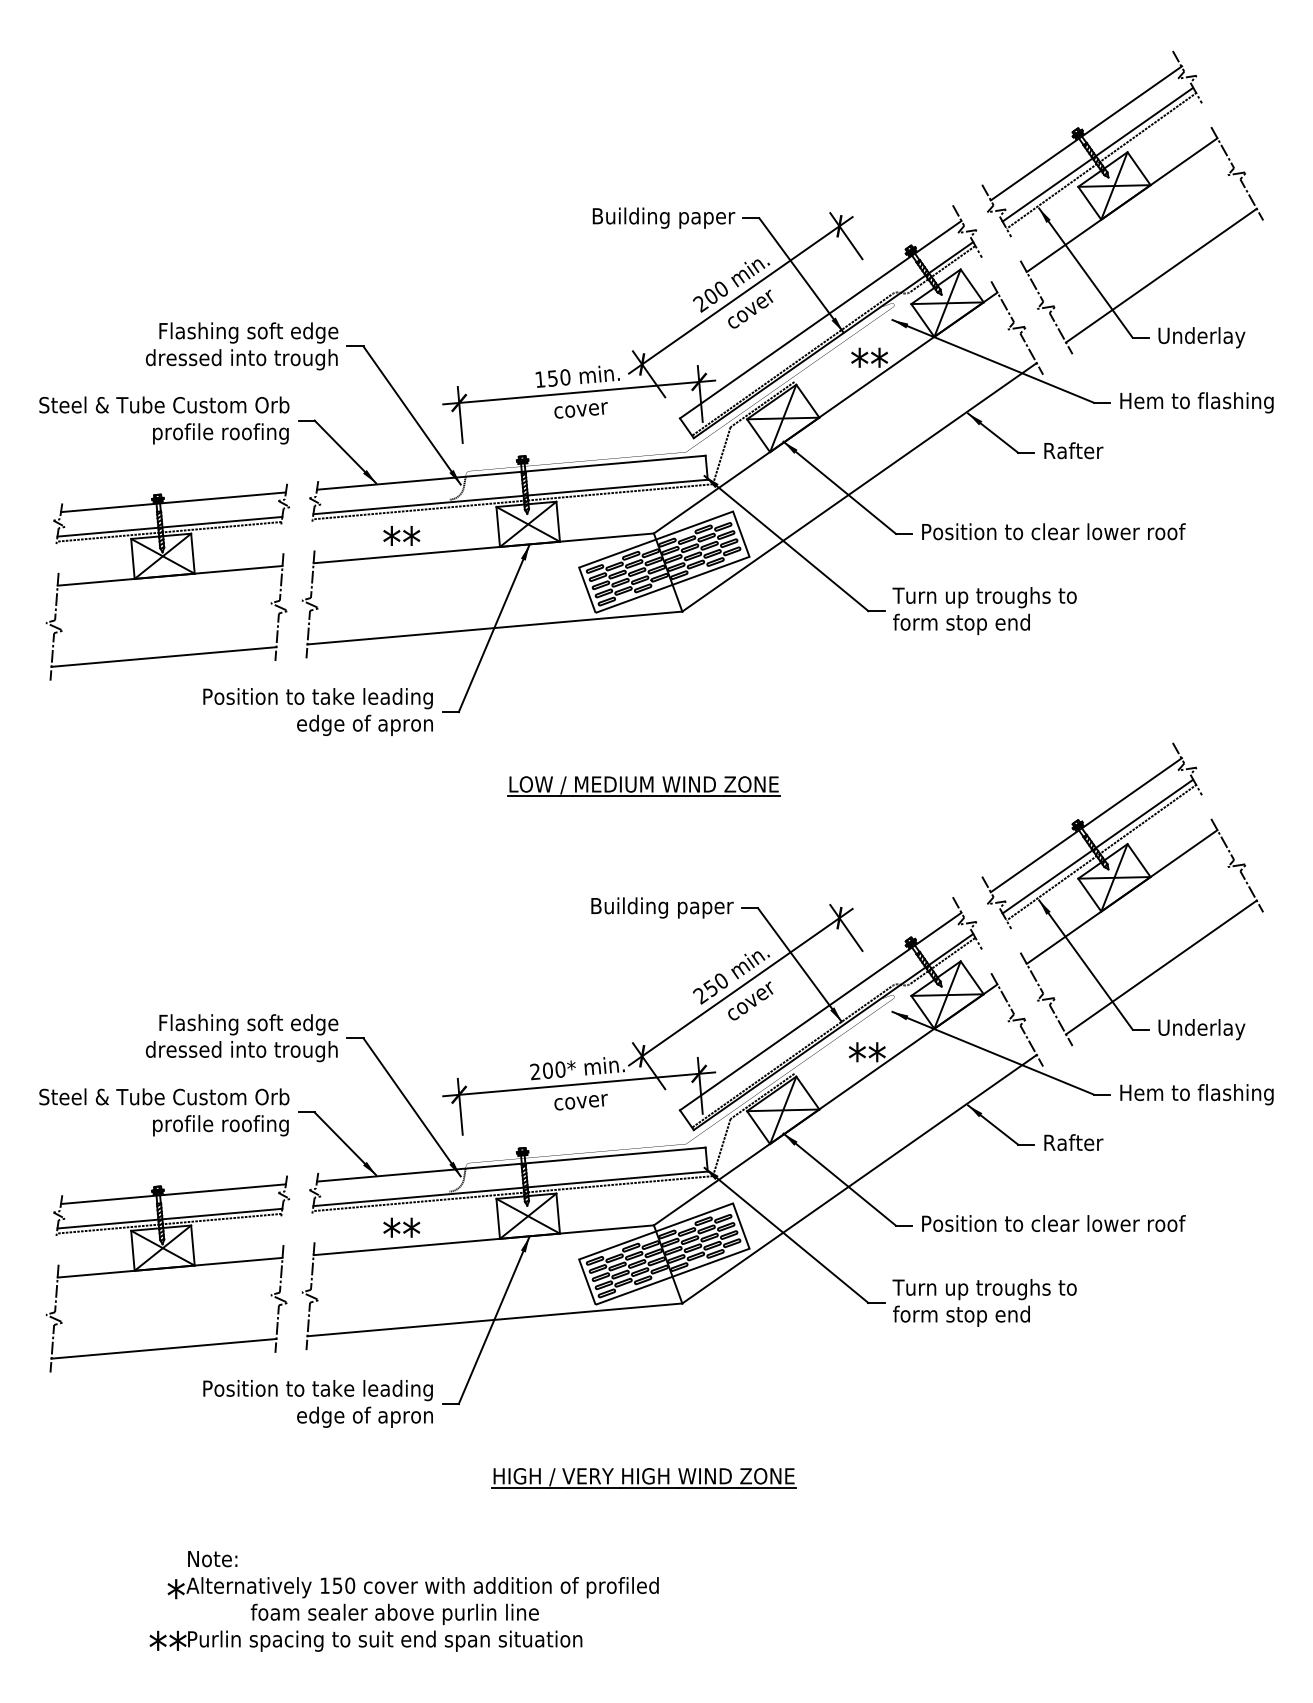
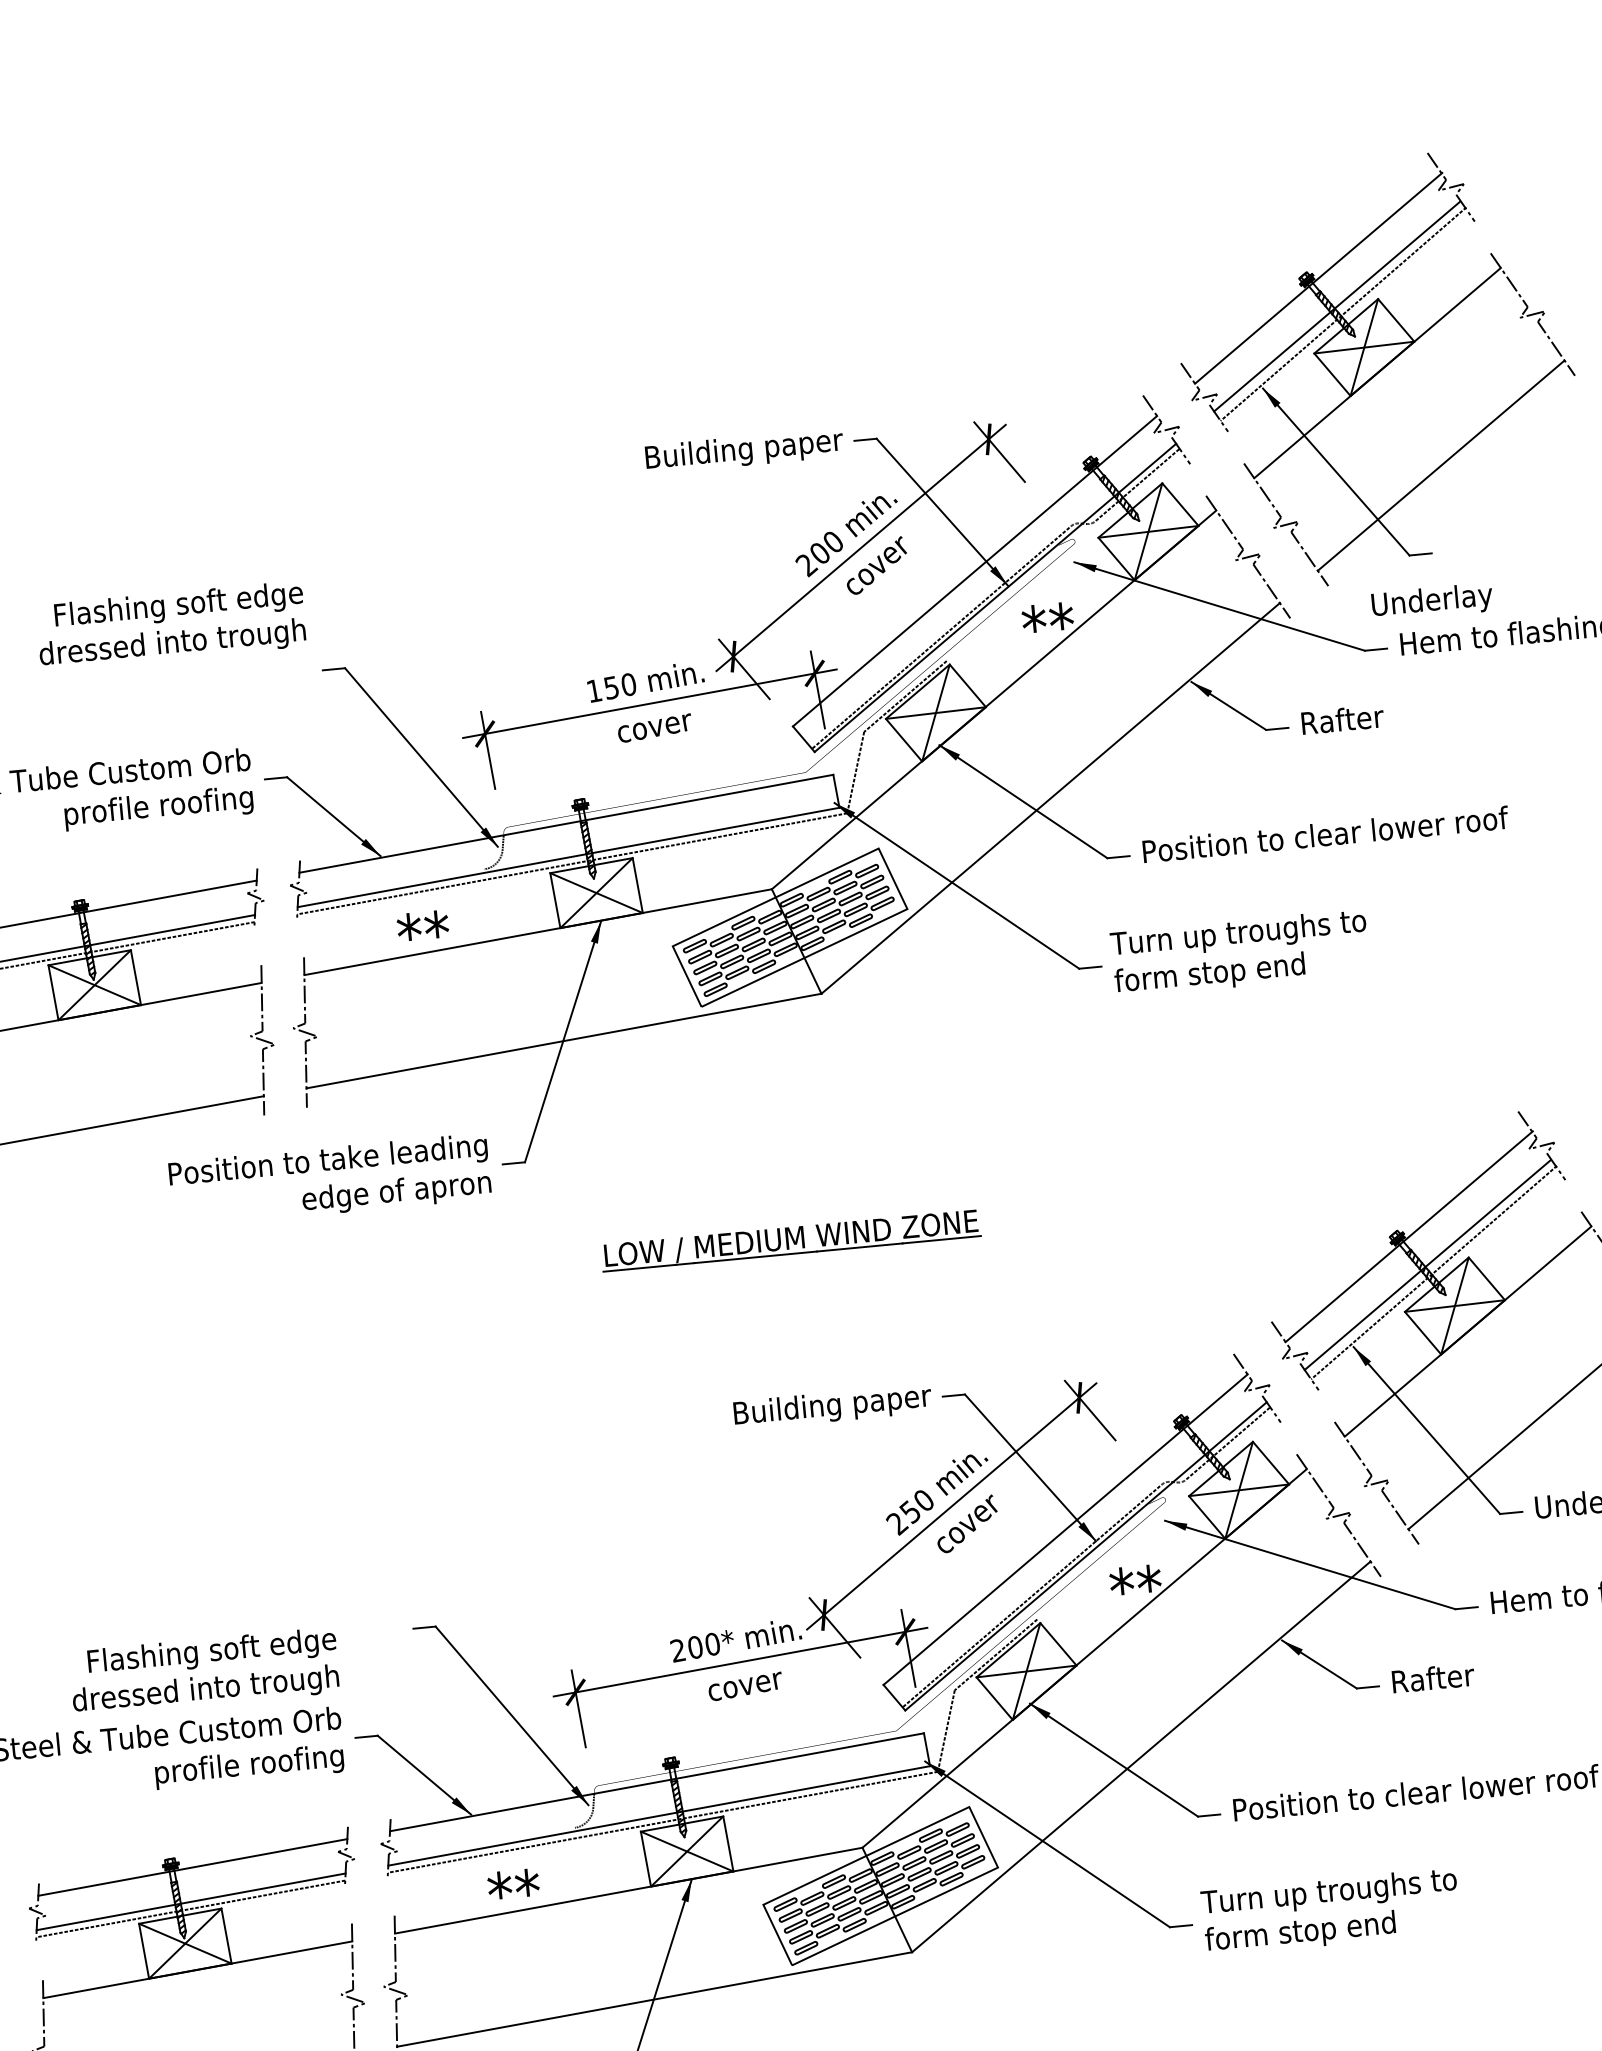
text: (1201, 337) -> (1431, 601), moved
text: (242, 346) -> (171, 625), moved
text: (242, 1038) -> (205, 1672), moved

